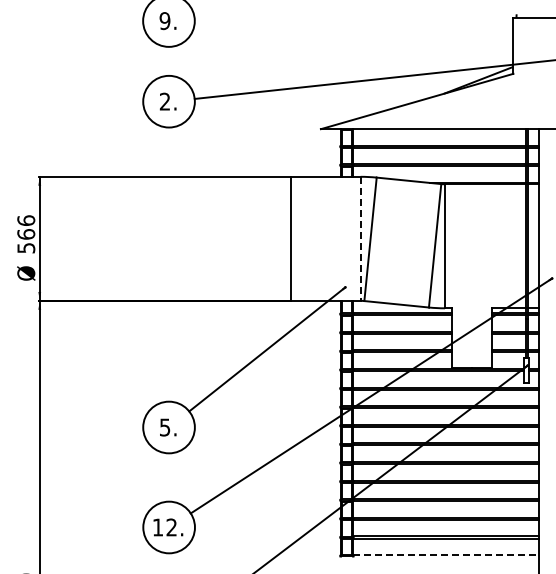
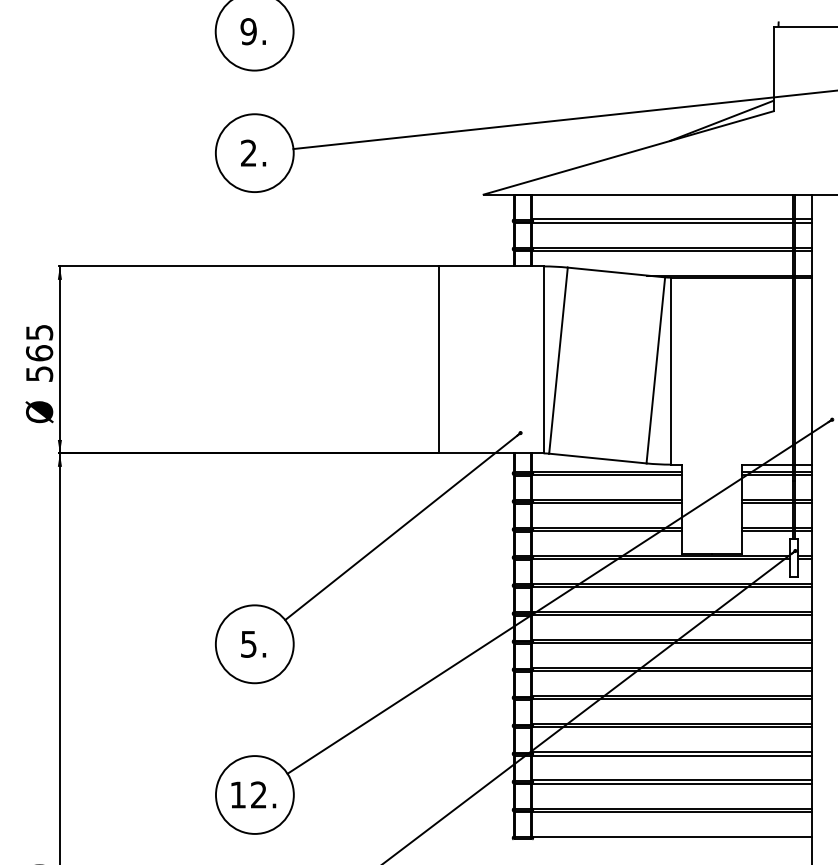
text: (26, 220) -> (39, 332), 566 -> 565
line: (360, 239) -> (543, 360), dashed -> solid
line: (445, 555) -> (671, 837), dashed -> solid

